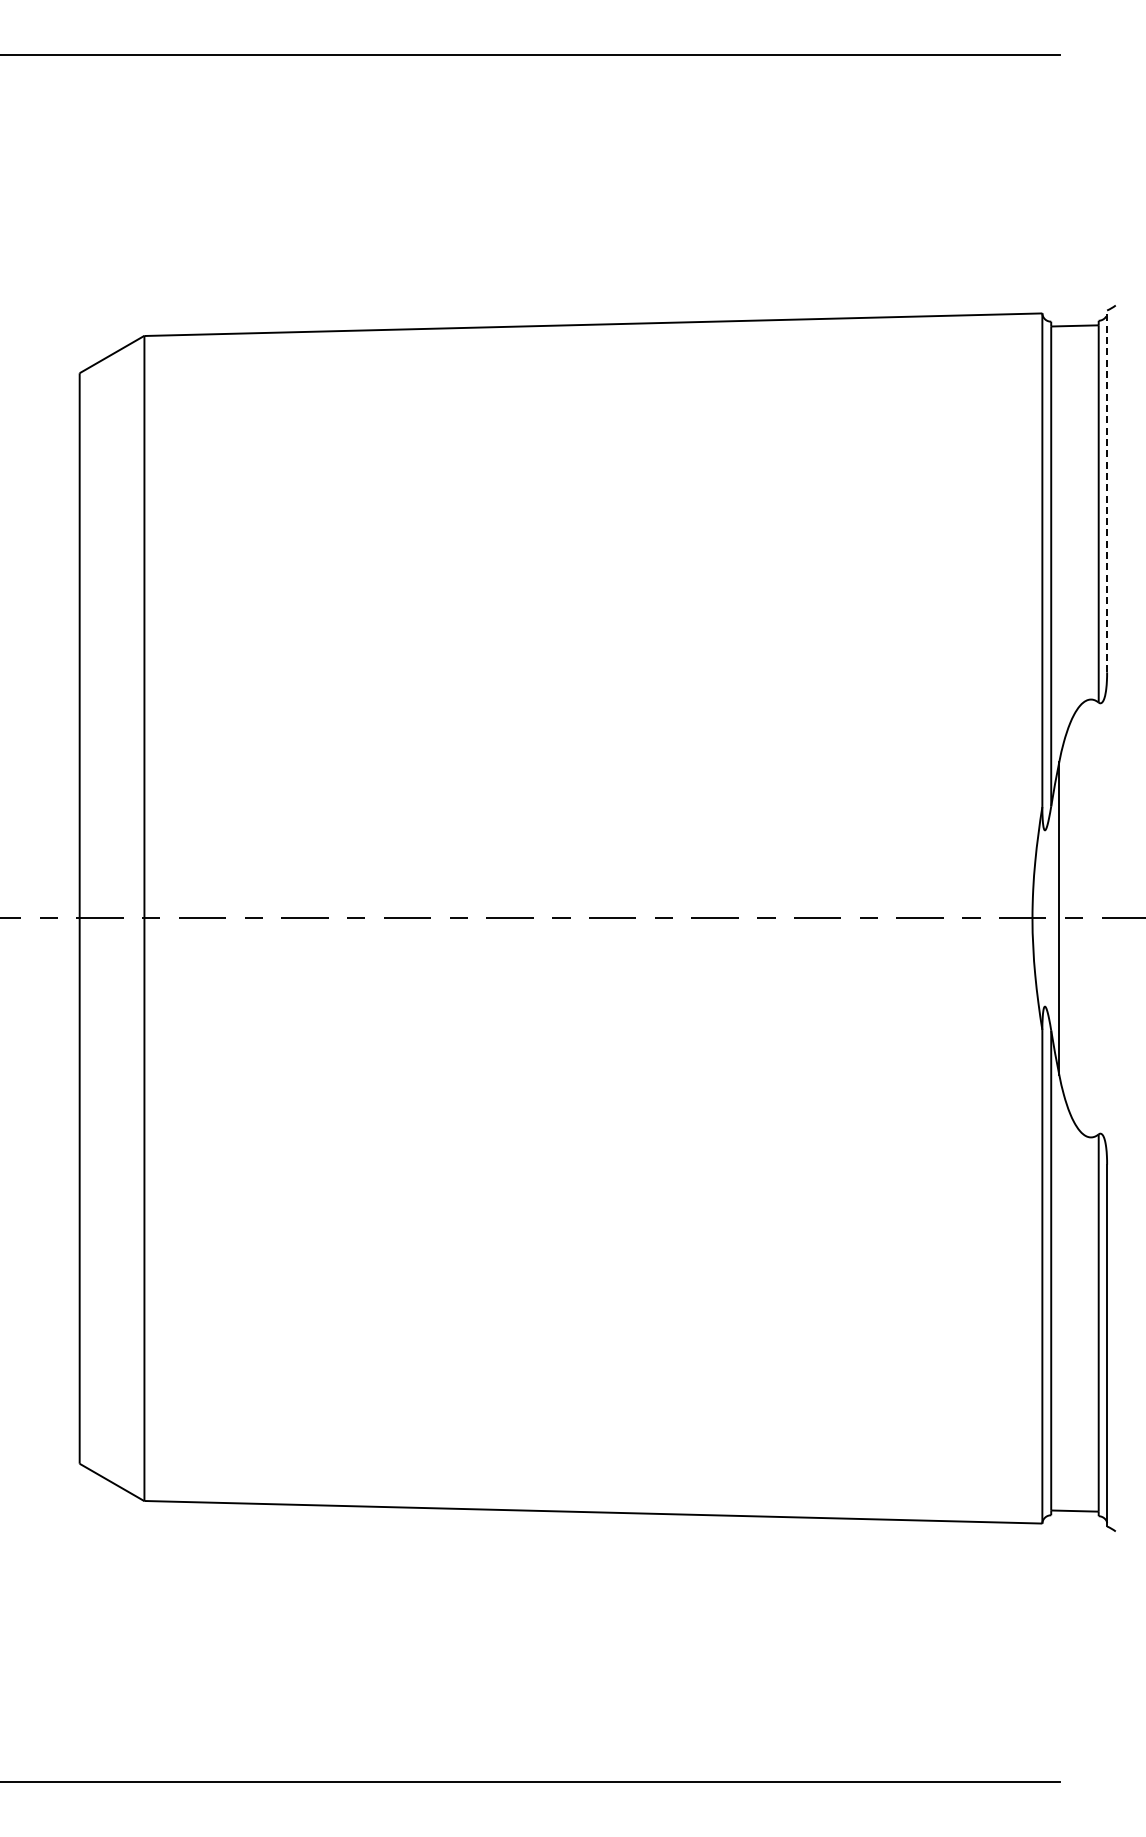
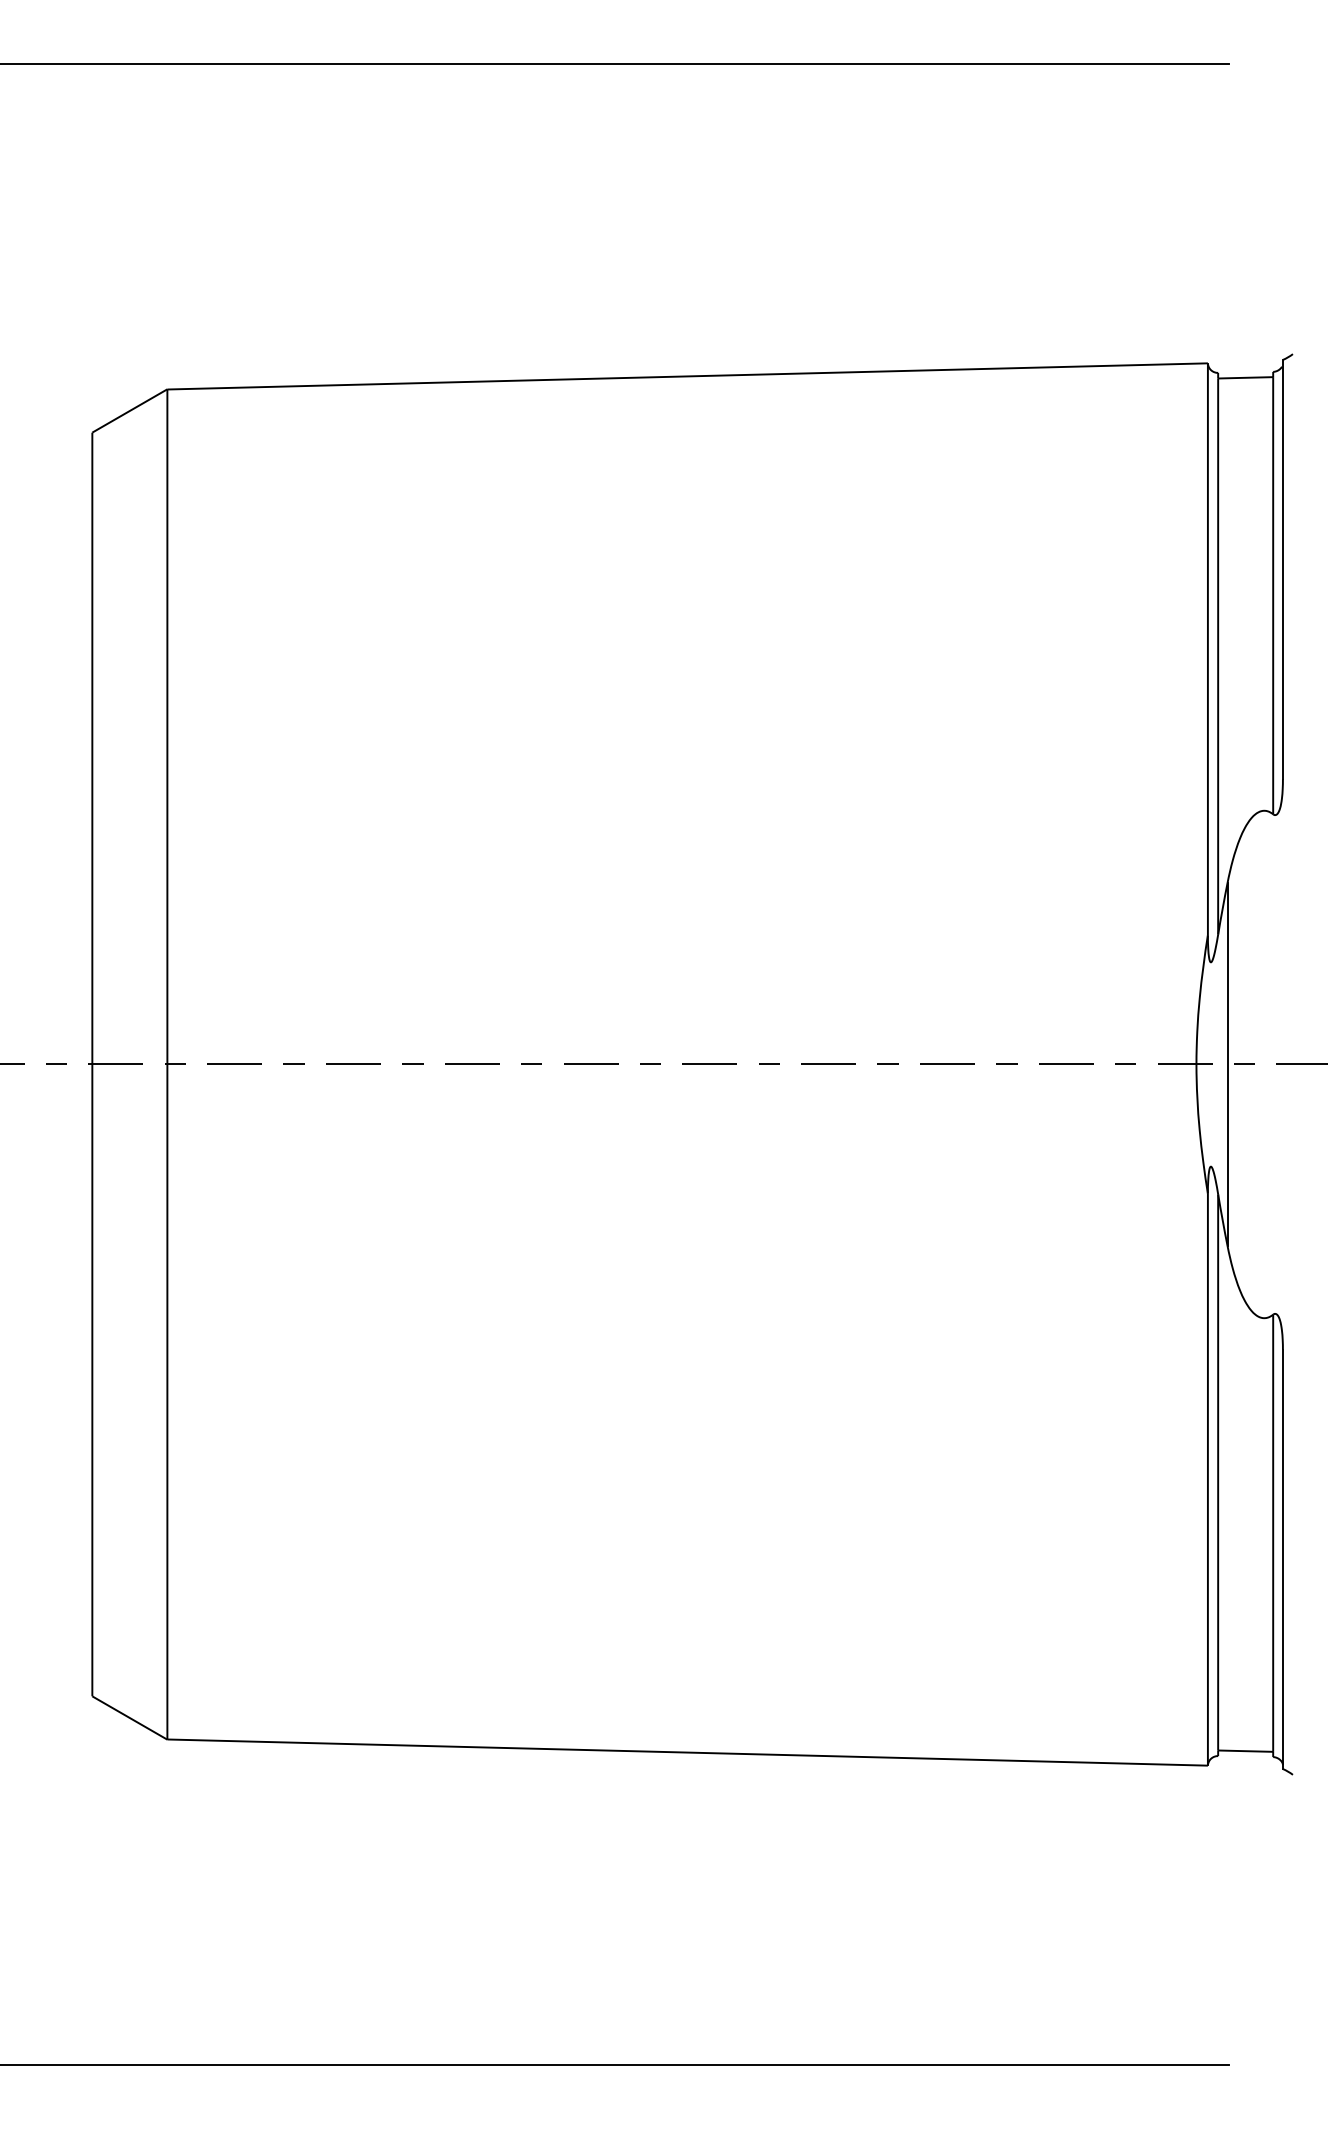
line: (1107, 491) -> (1283, 569), dashed -> solid

